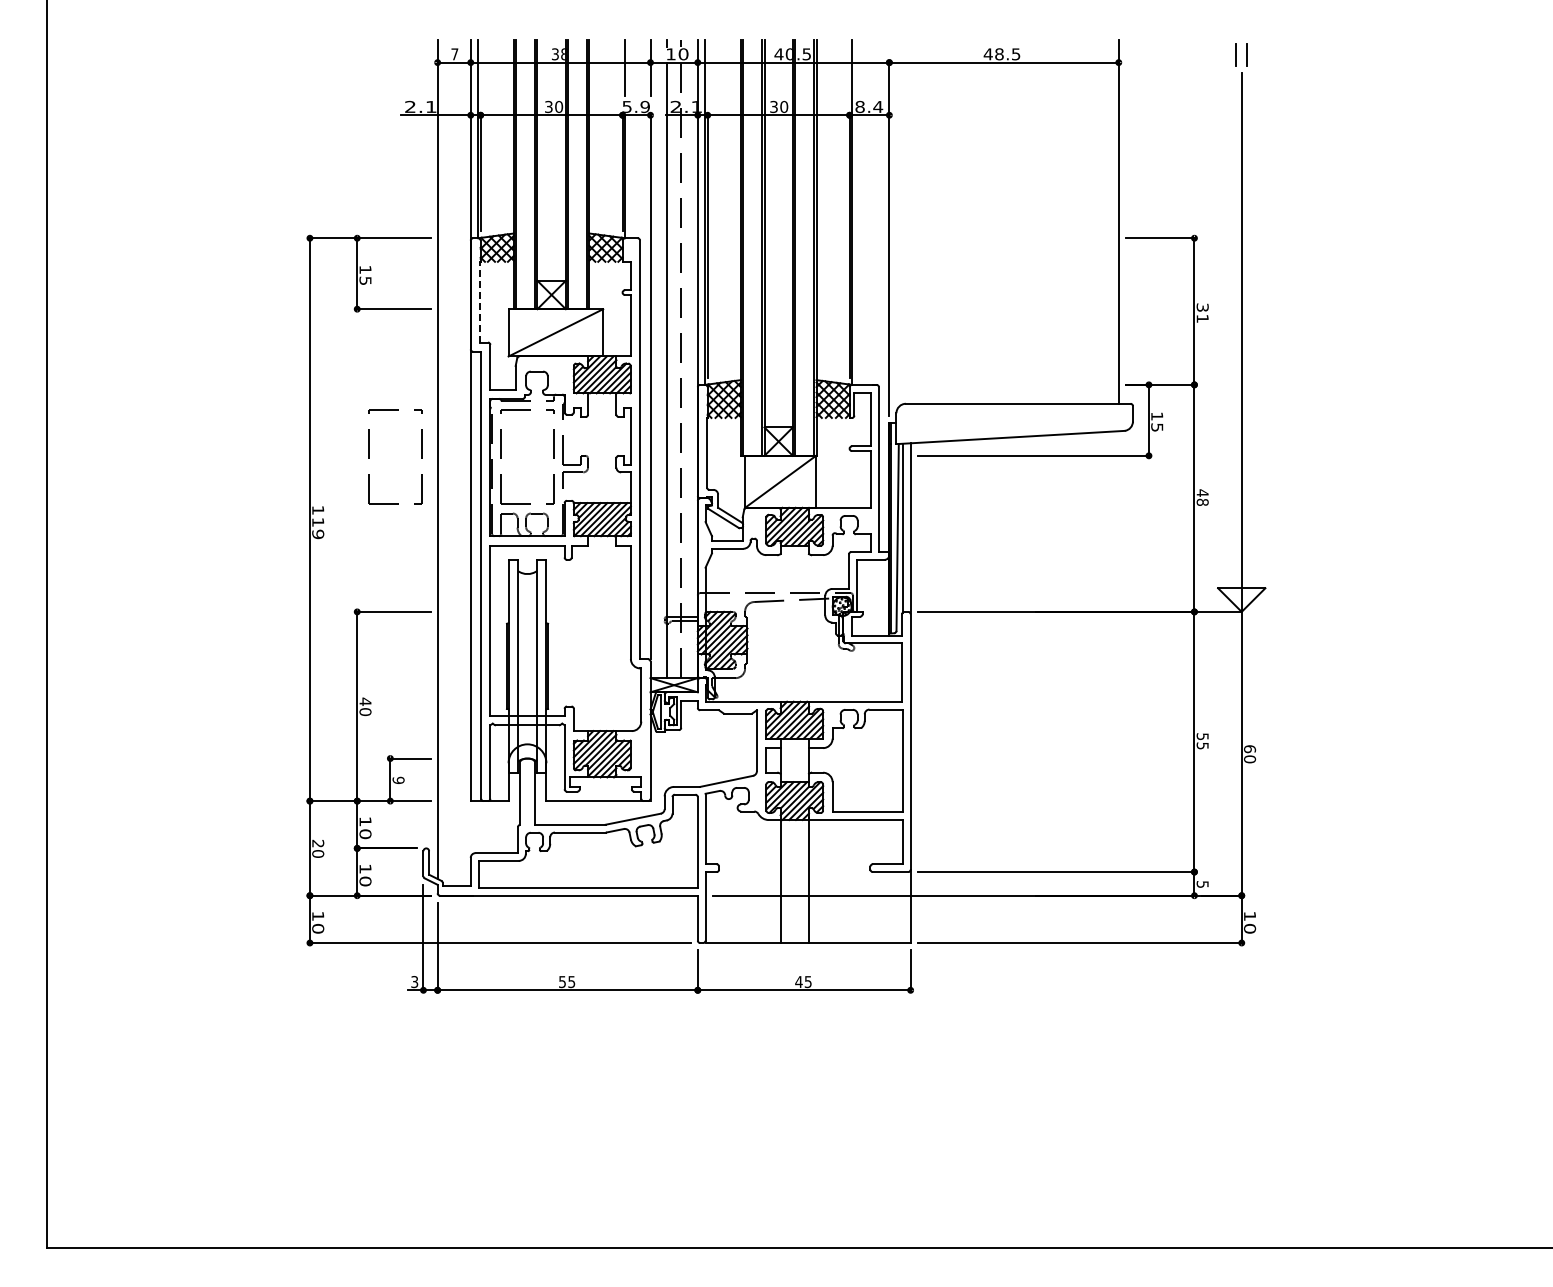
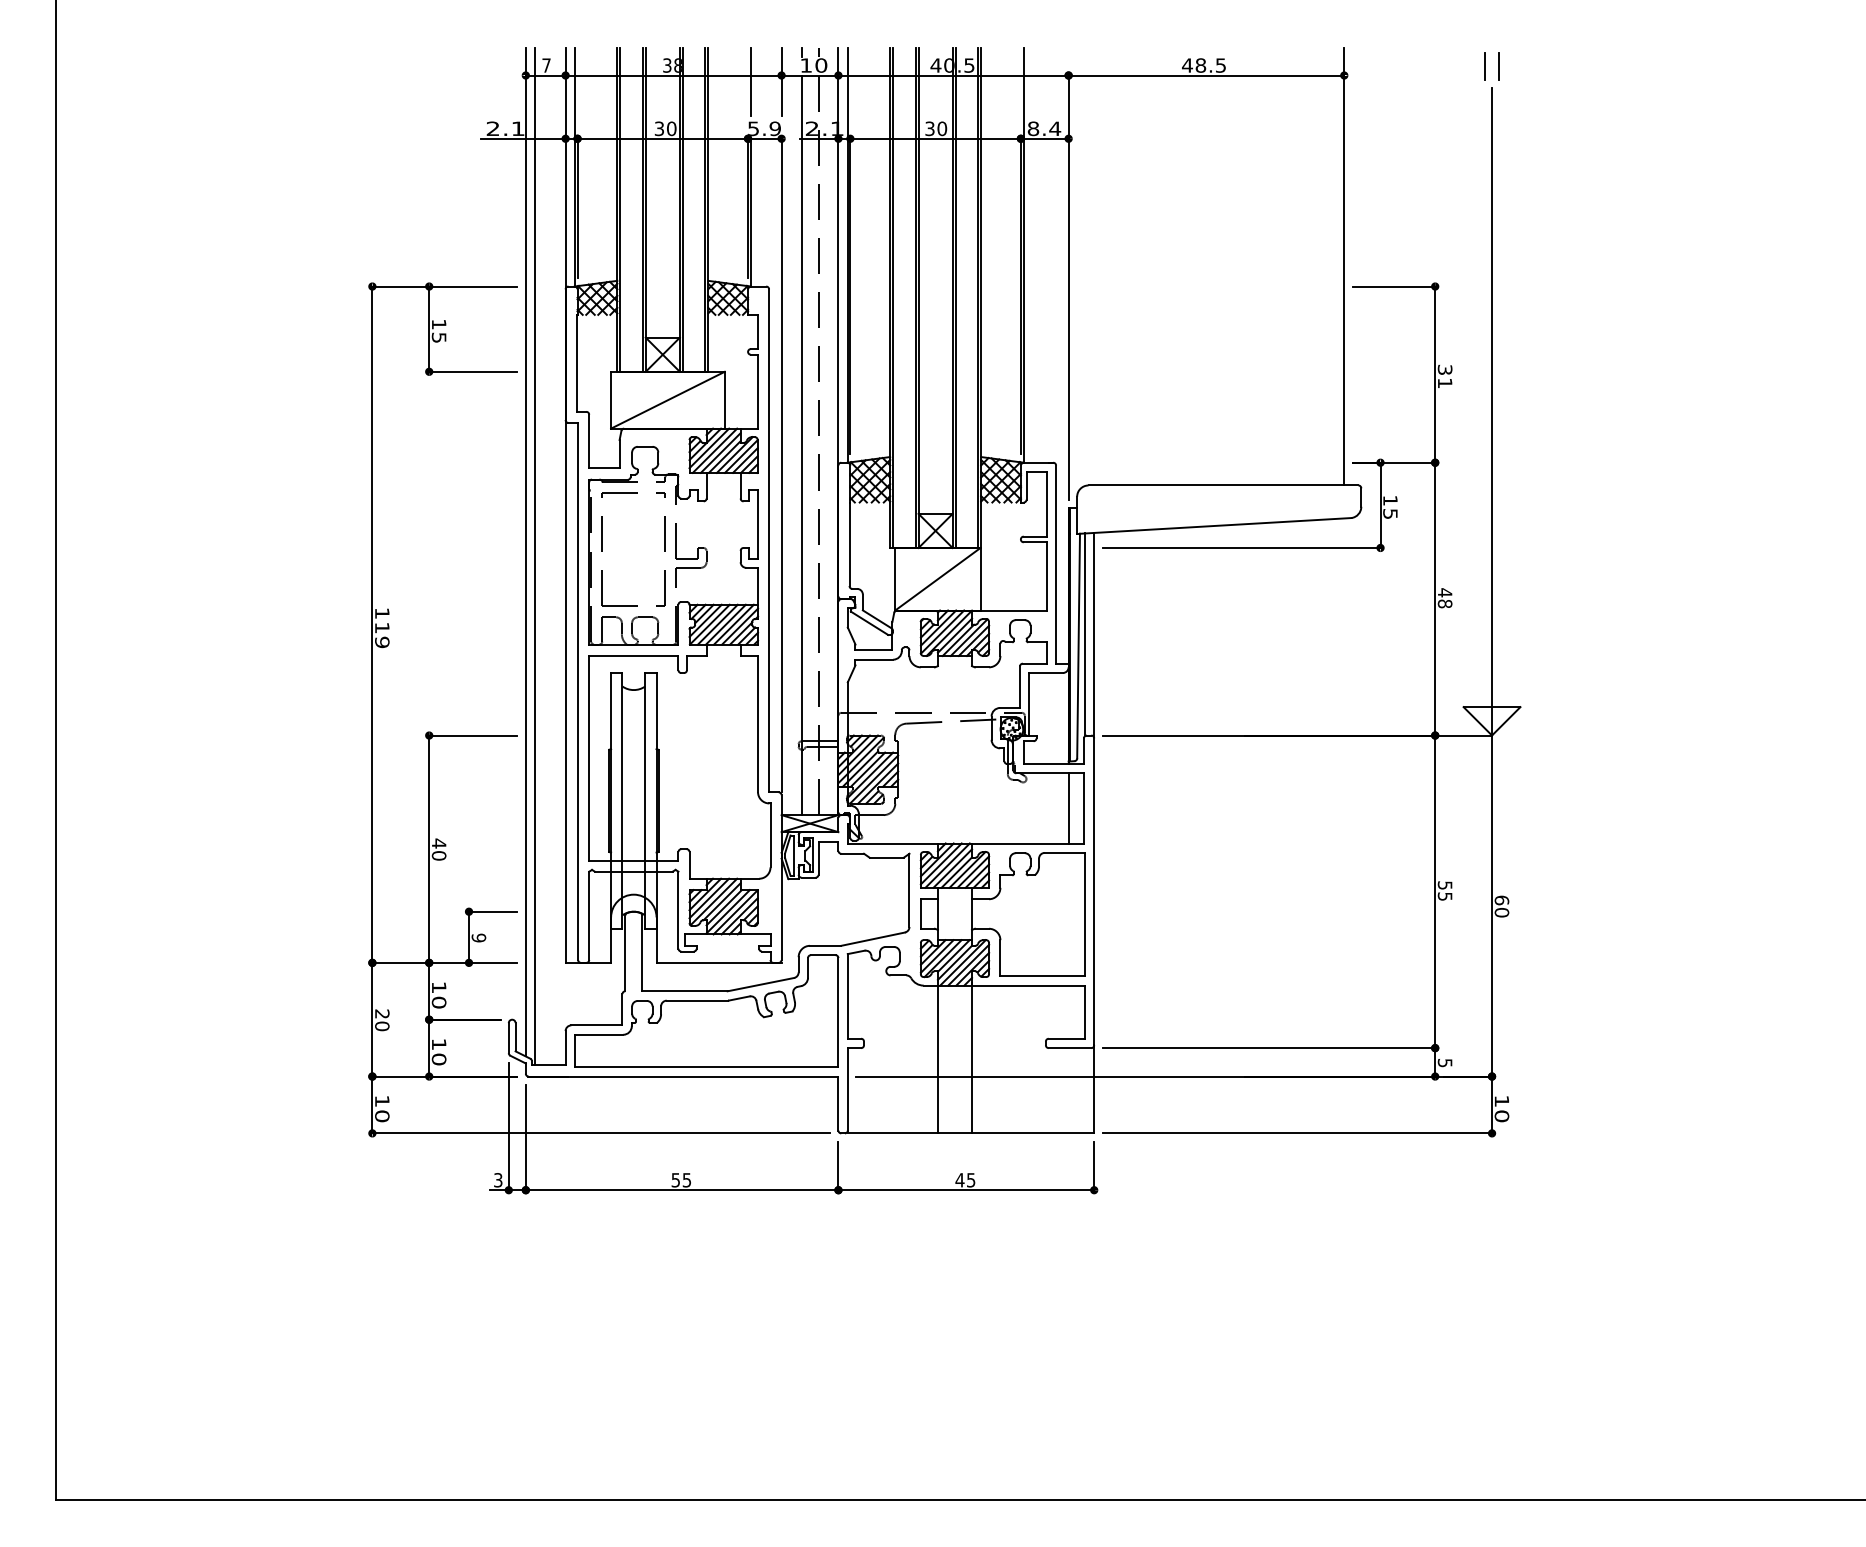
line: (479, 301) -> (576, 362), dashed -> solid
part: (369, 456) -> (443, 548), removed
line: (445, 462) -> (535, 556), added
line: (889, 672) -> (1068, 808), added

